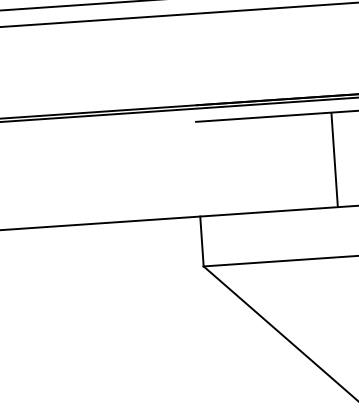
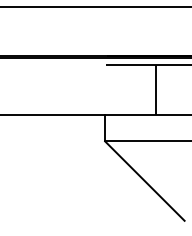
line: (335, 159) -> (156, 89), moved

